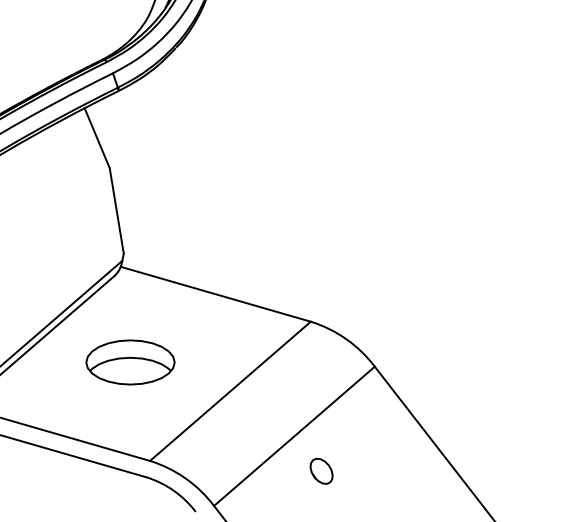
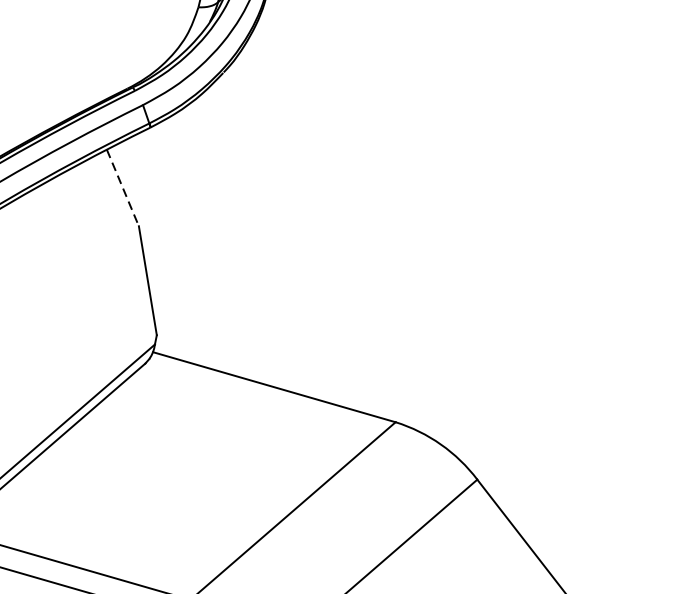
line: (97, 138) -> (123, 188), solid -> dashed
part: (130, 362) -> (165, 474), removed

